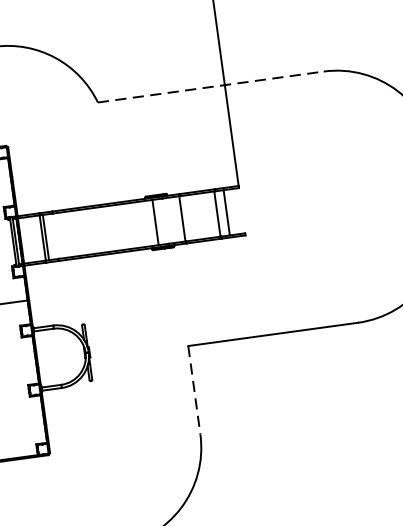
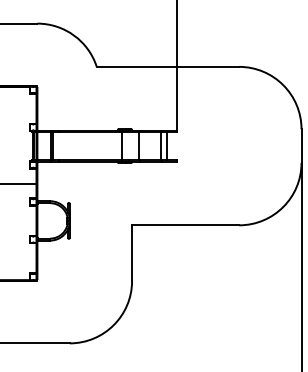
line: (211, 86) -> (168, 66), dashed -> solid
line: (195, 390) -> (132, 253), dashed -> solid

